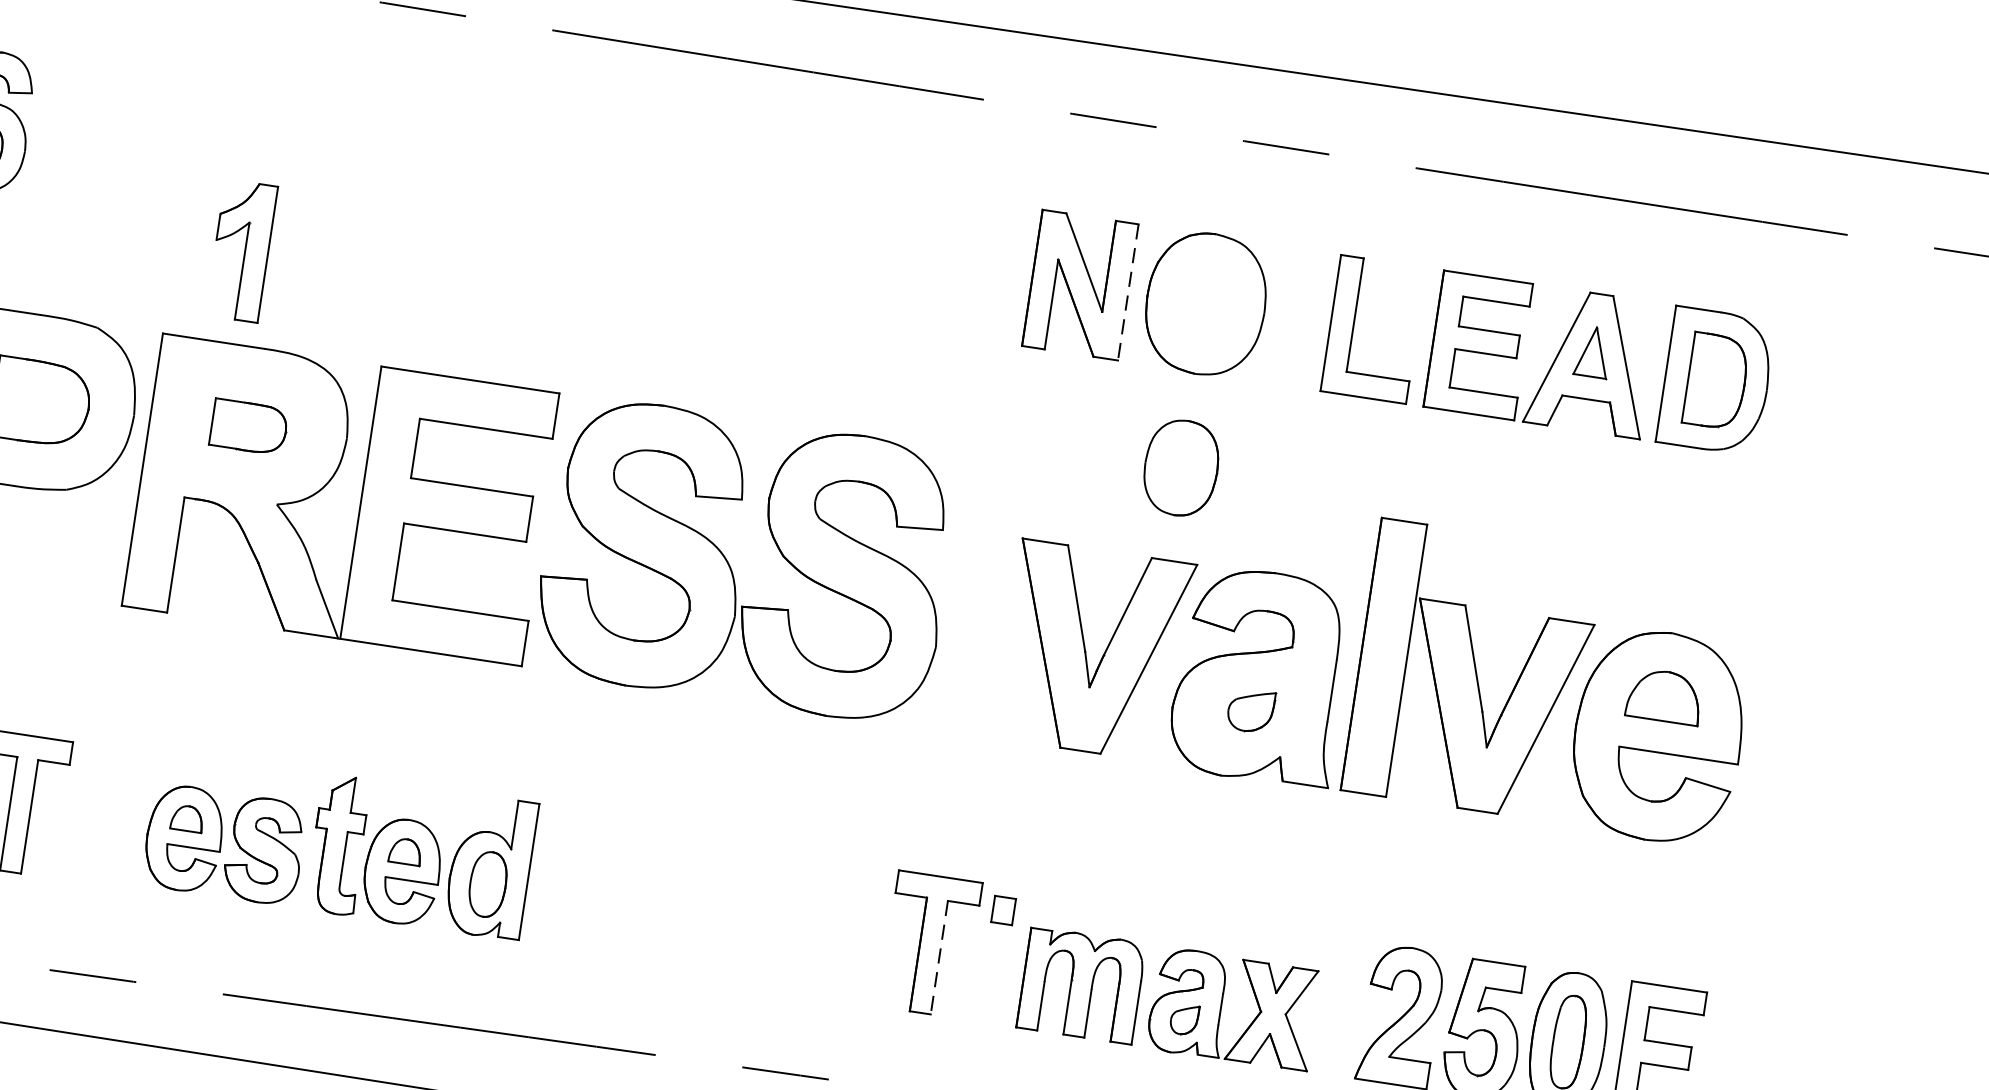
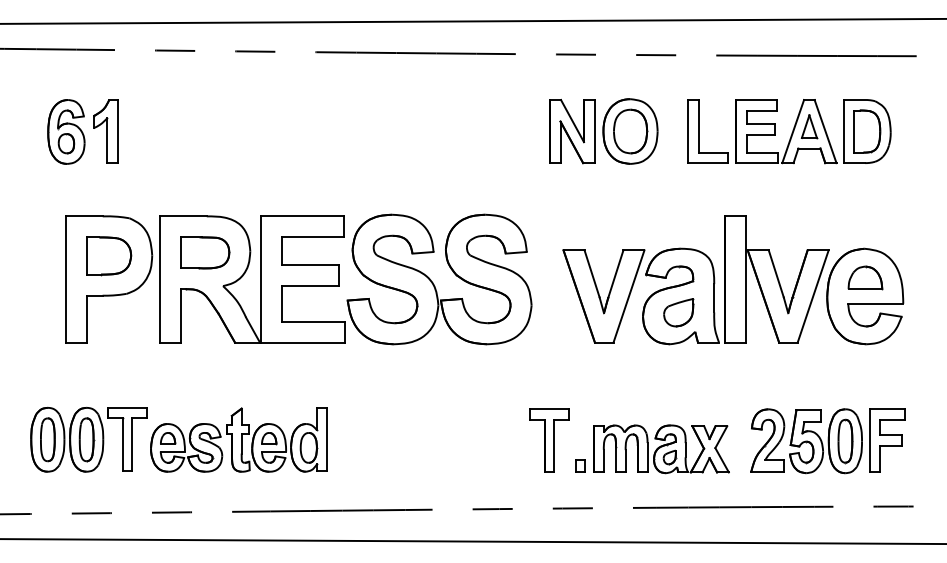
part: (241, 250) -> (105, 131), moved
line: (1128, 292) -> (594, 131), dashed -> solid
part: (249, 426) -> (205, 252), size x1.43
part: (1181, 467) -> (630, 131), moved
part: (1250, 709) -> (678, 312), size x1.43
part: (339, 843) -> (238, 439), moved
part: (1004, 908) -> (580, 465), moved
line: (939, 958) -> (554, 446), dashed -> solid

